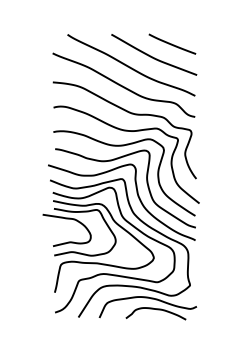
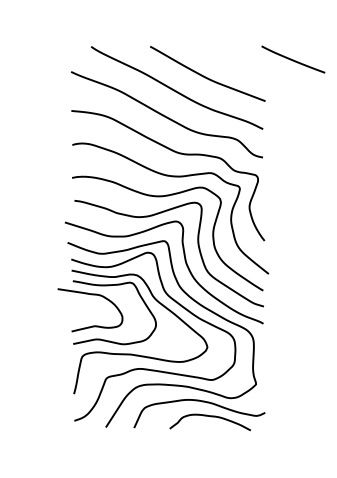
curve: (172, 44) -> (293, 59), moved

